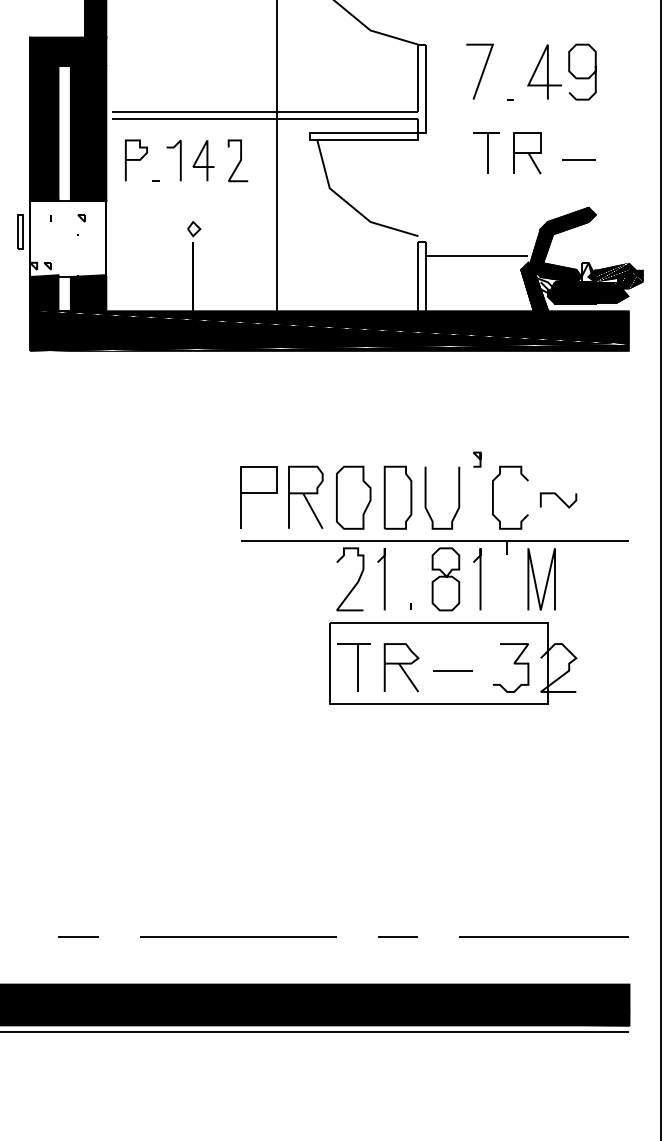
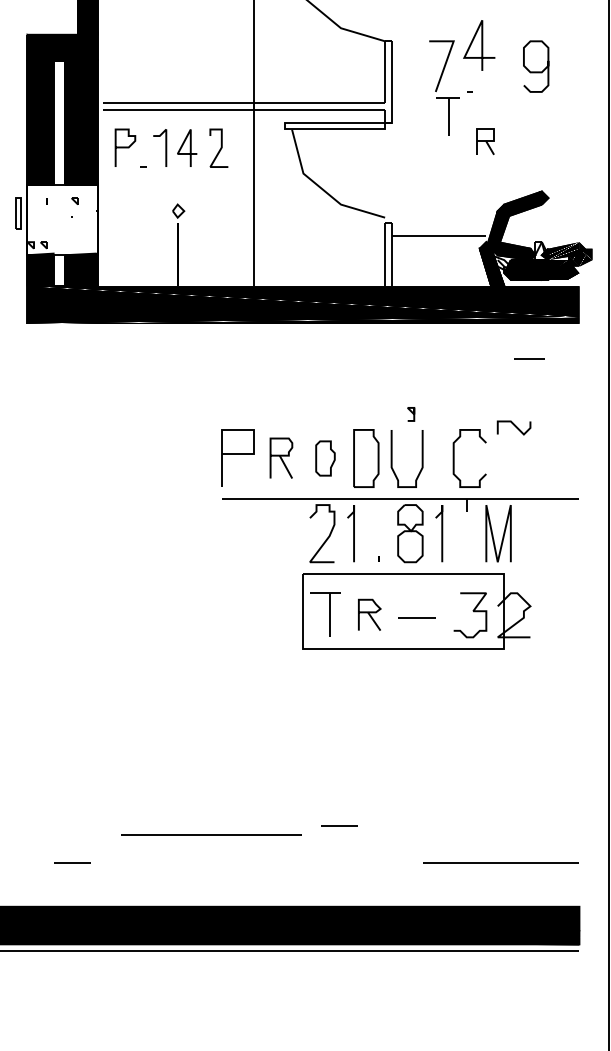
line: (547, 72) -> (481, 45), moved
part: (486, 153) -> (447, 116), moved
part: (527, 153) -> (485, 141), size x0.7
line: (578, 158) -> (529, 358), moved
curve: (477, 458) -> (411, 413), moved
part: (305, 497) -> (281, 458), size x0.7
part: (353, 497) -> (325, 458), size x0.6
curve: (558, 498) -> (514, 426), moved
part: (401, 667) -> (369, 614), size x0.7
line: (238, 936) -> (211, 834), moved
line: (398, 936) -> (339, 825), moved

